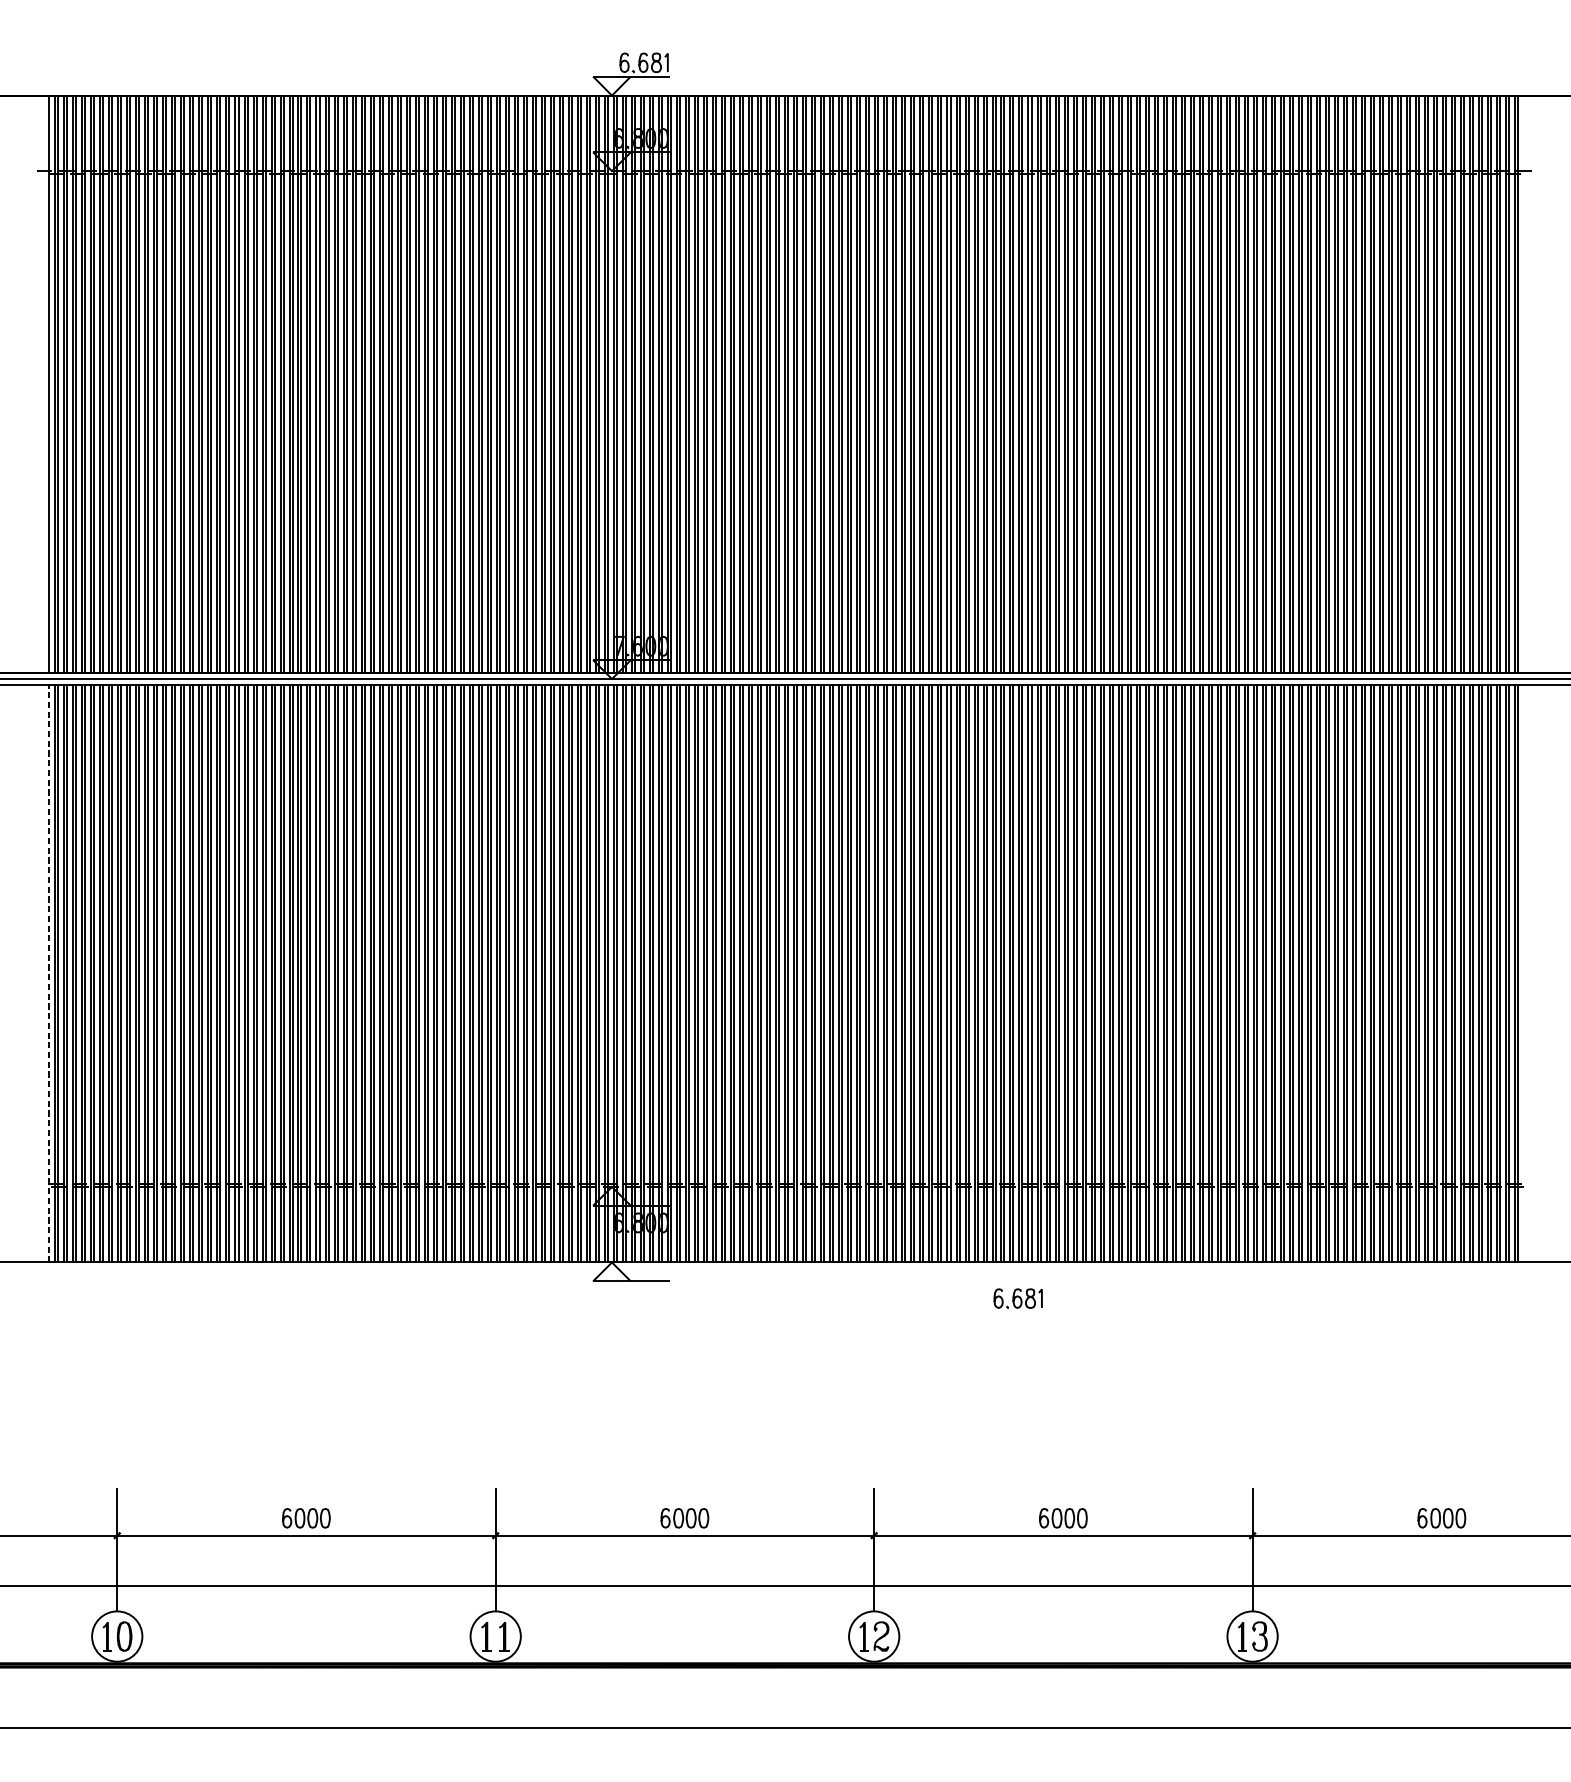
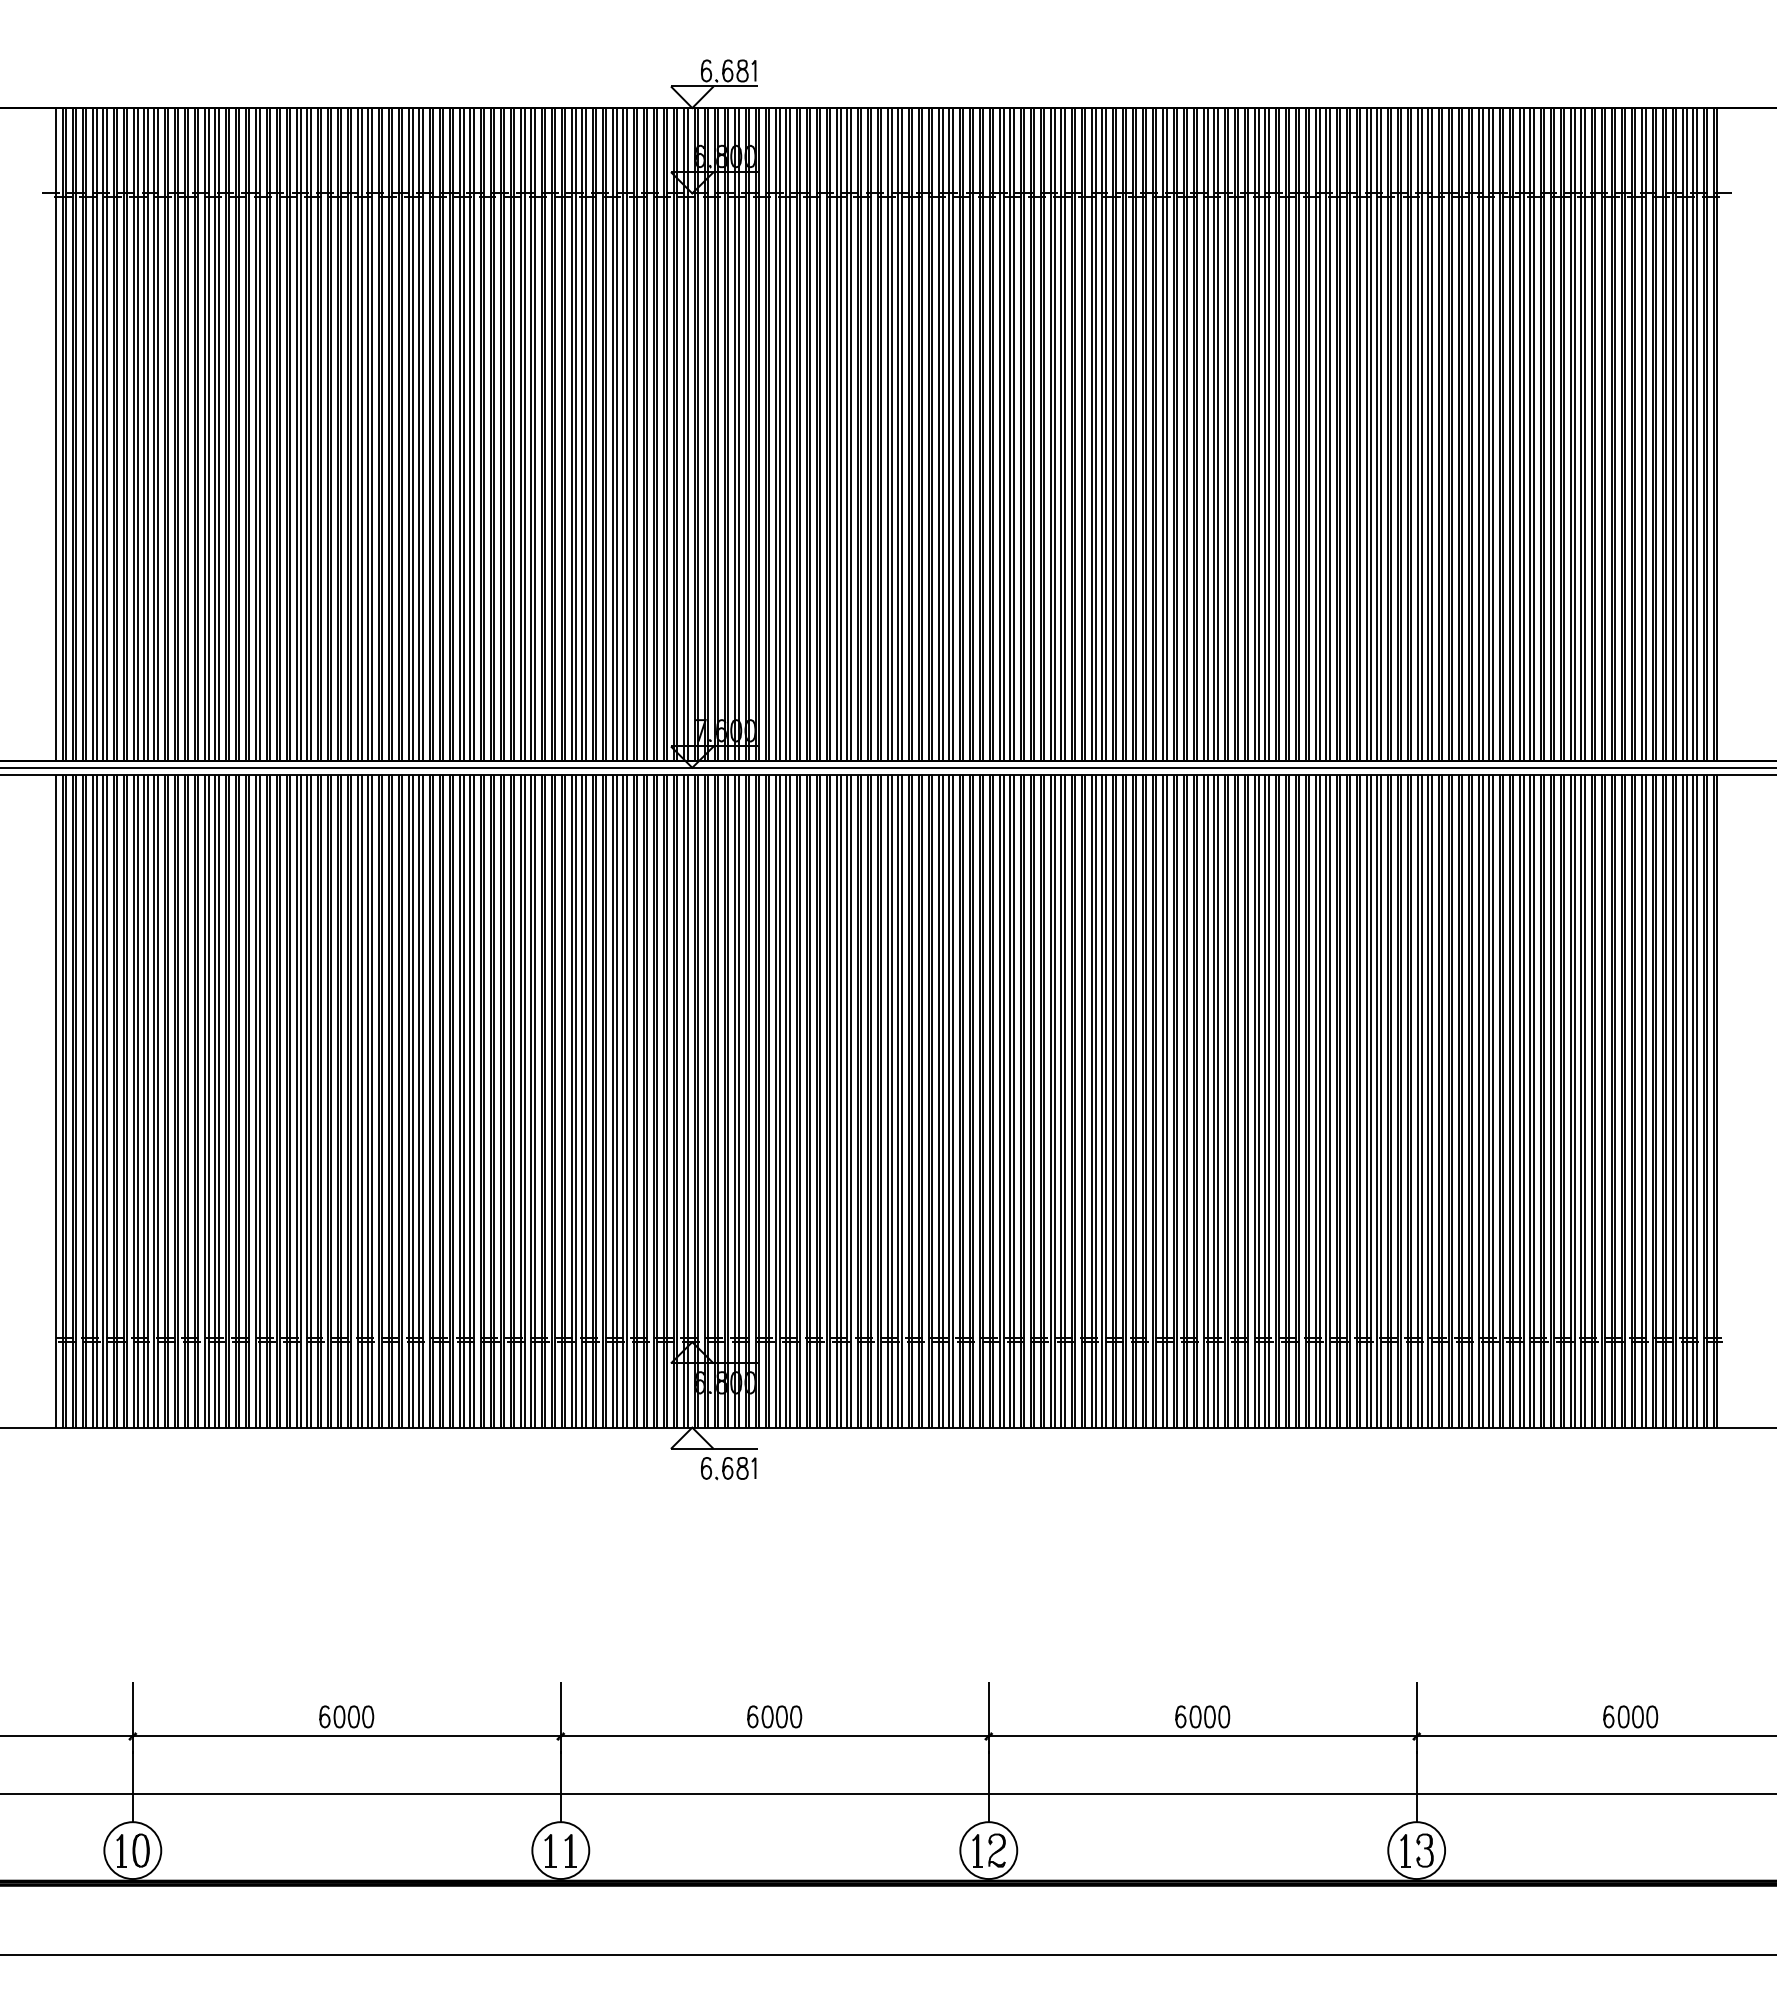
line: (48, 973) -> (55, 1100), dashed -> solid
part: (1018, 1298) -> (728, 1468), moved

